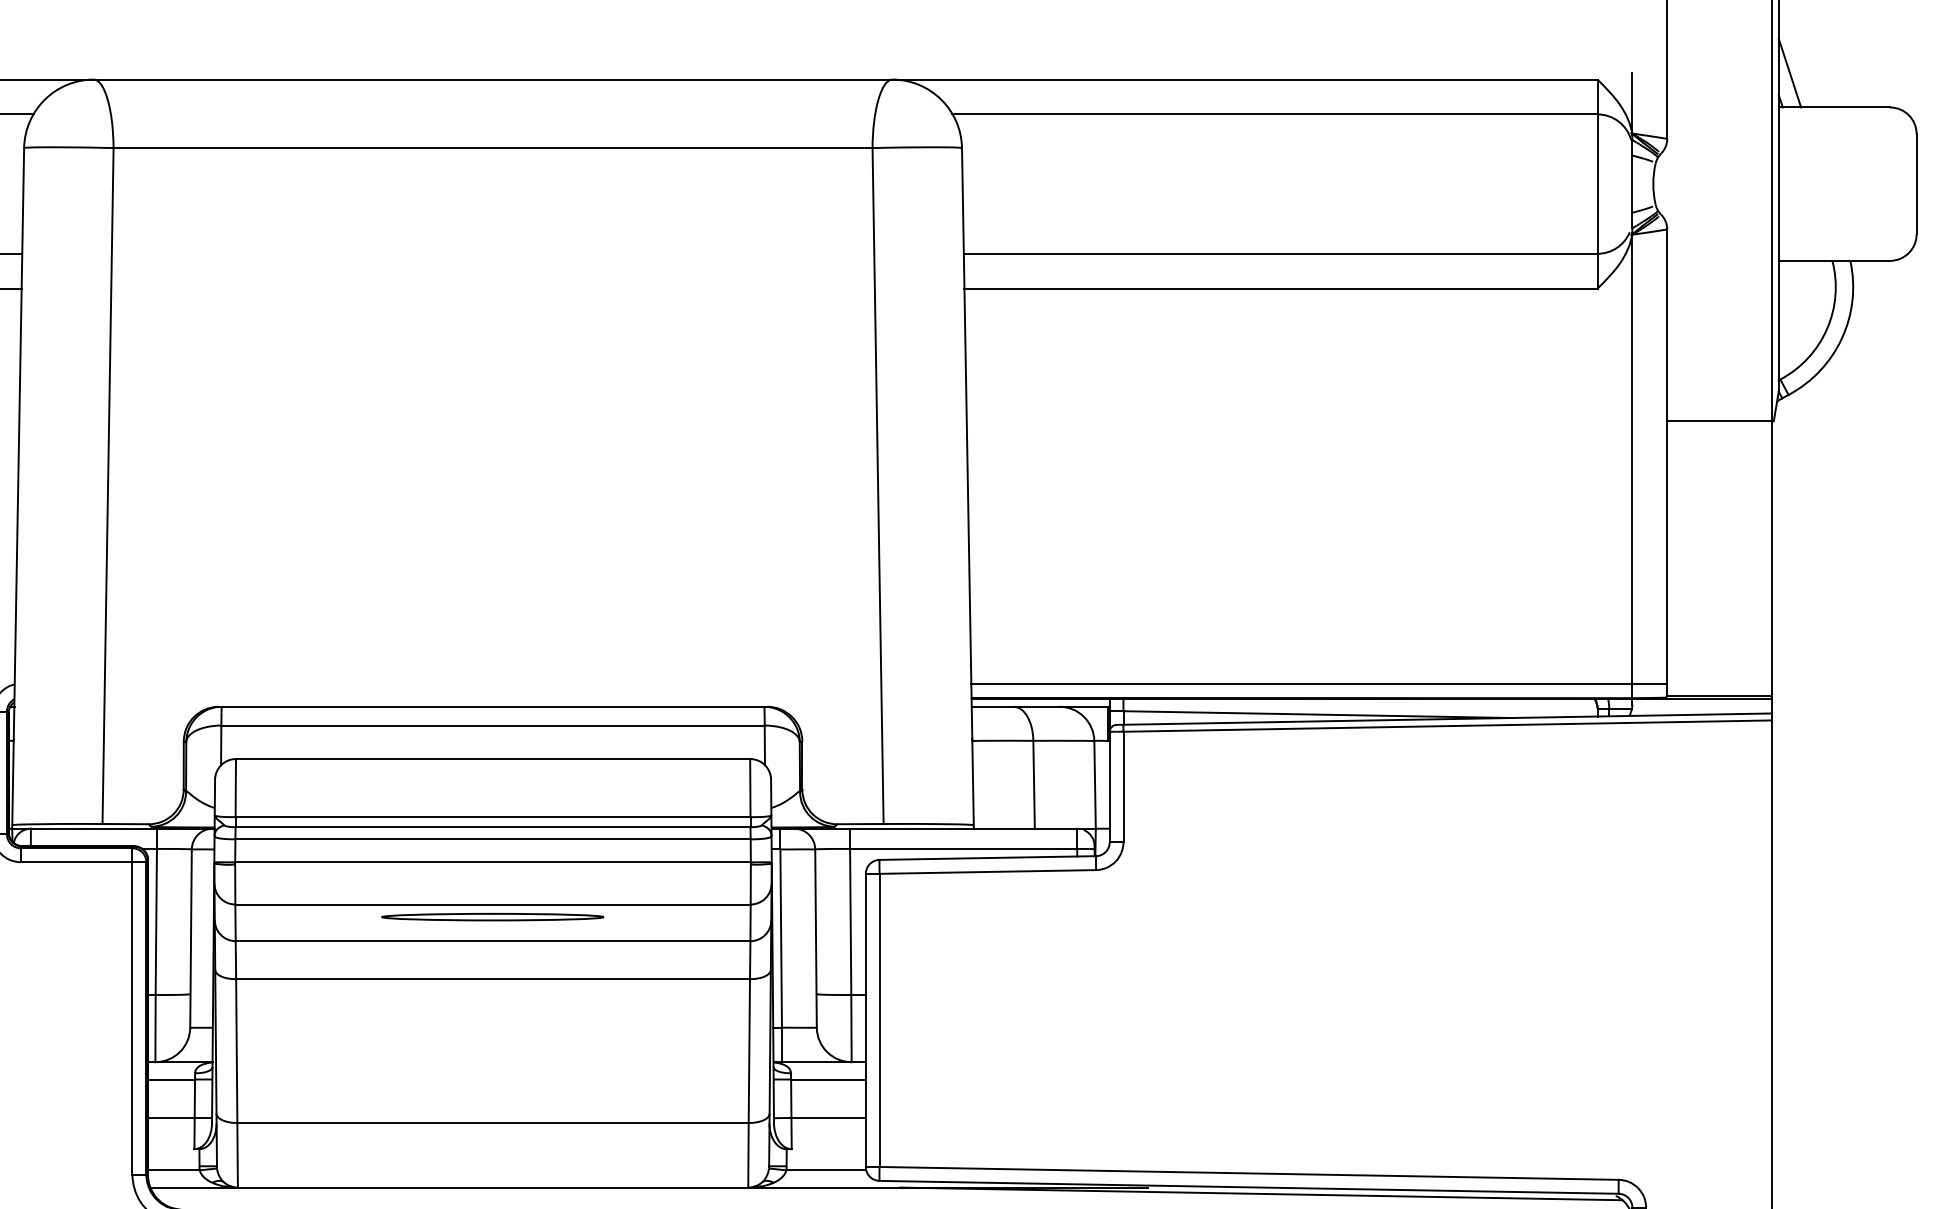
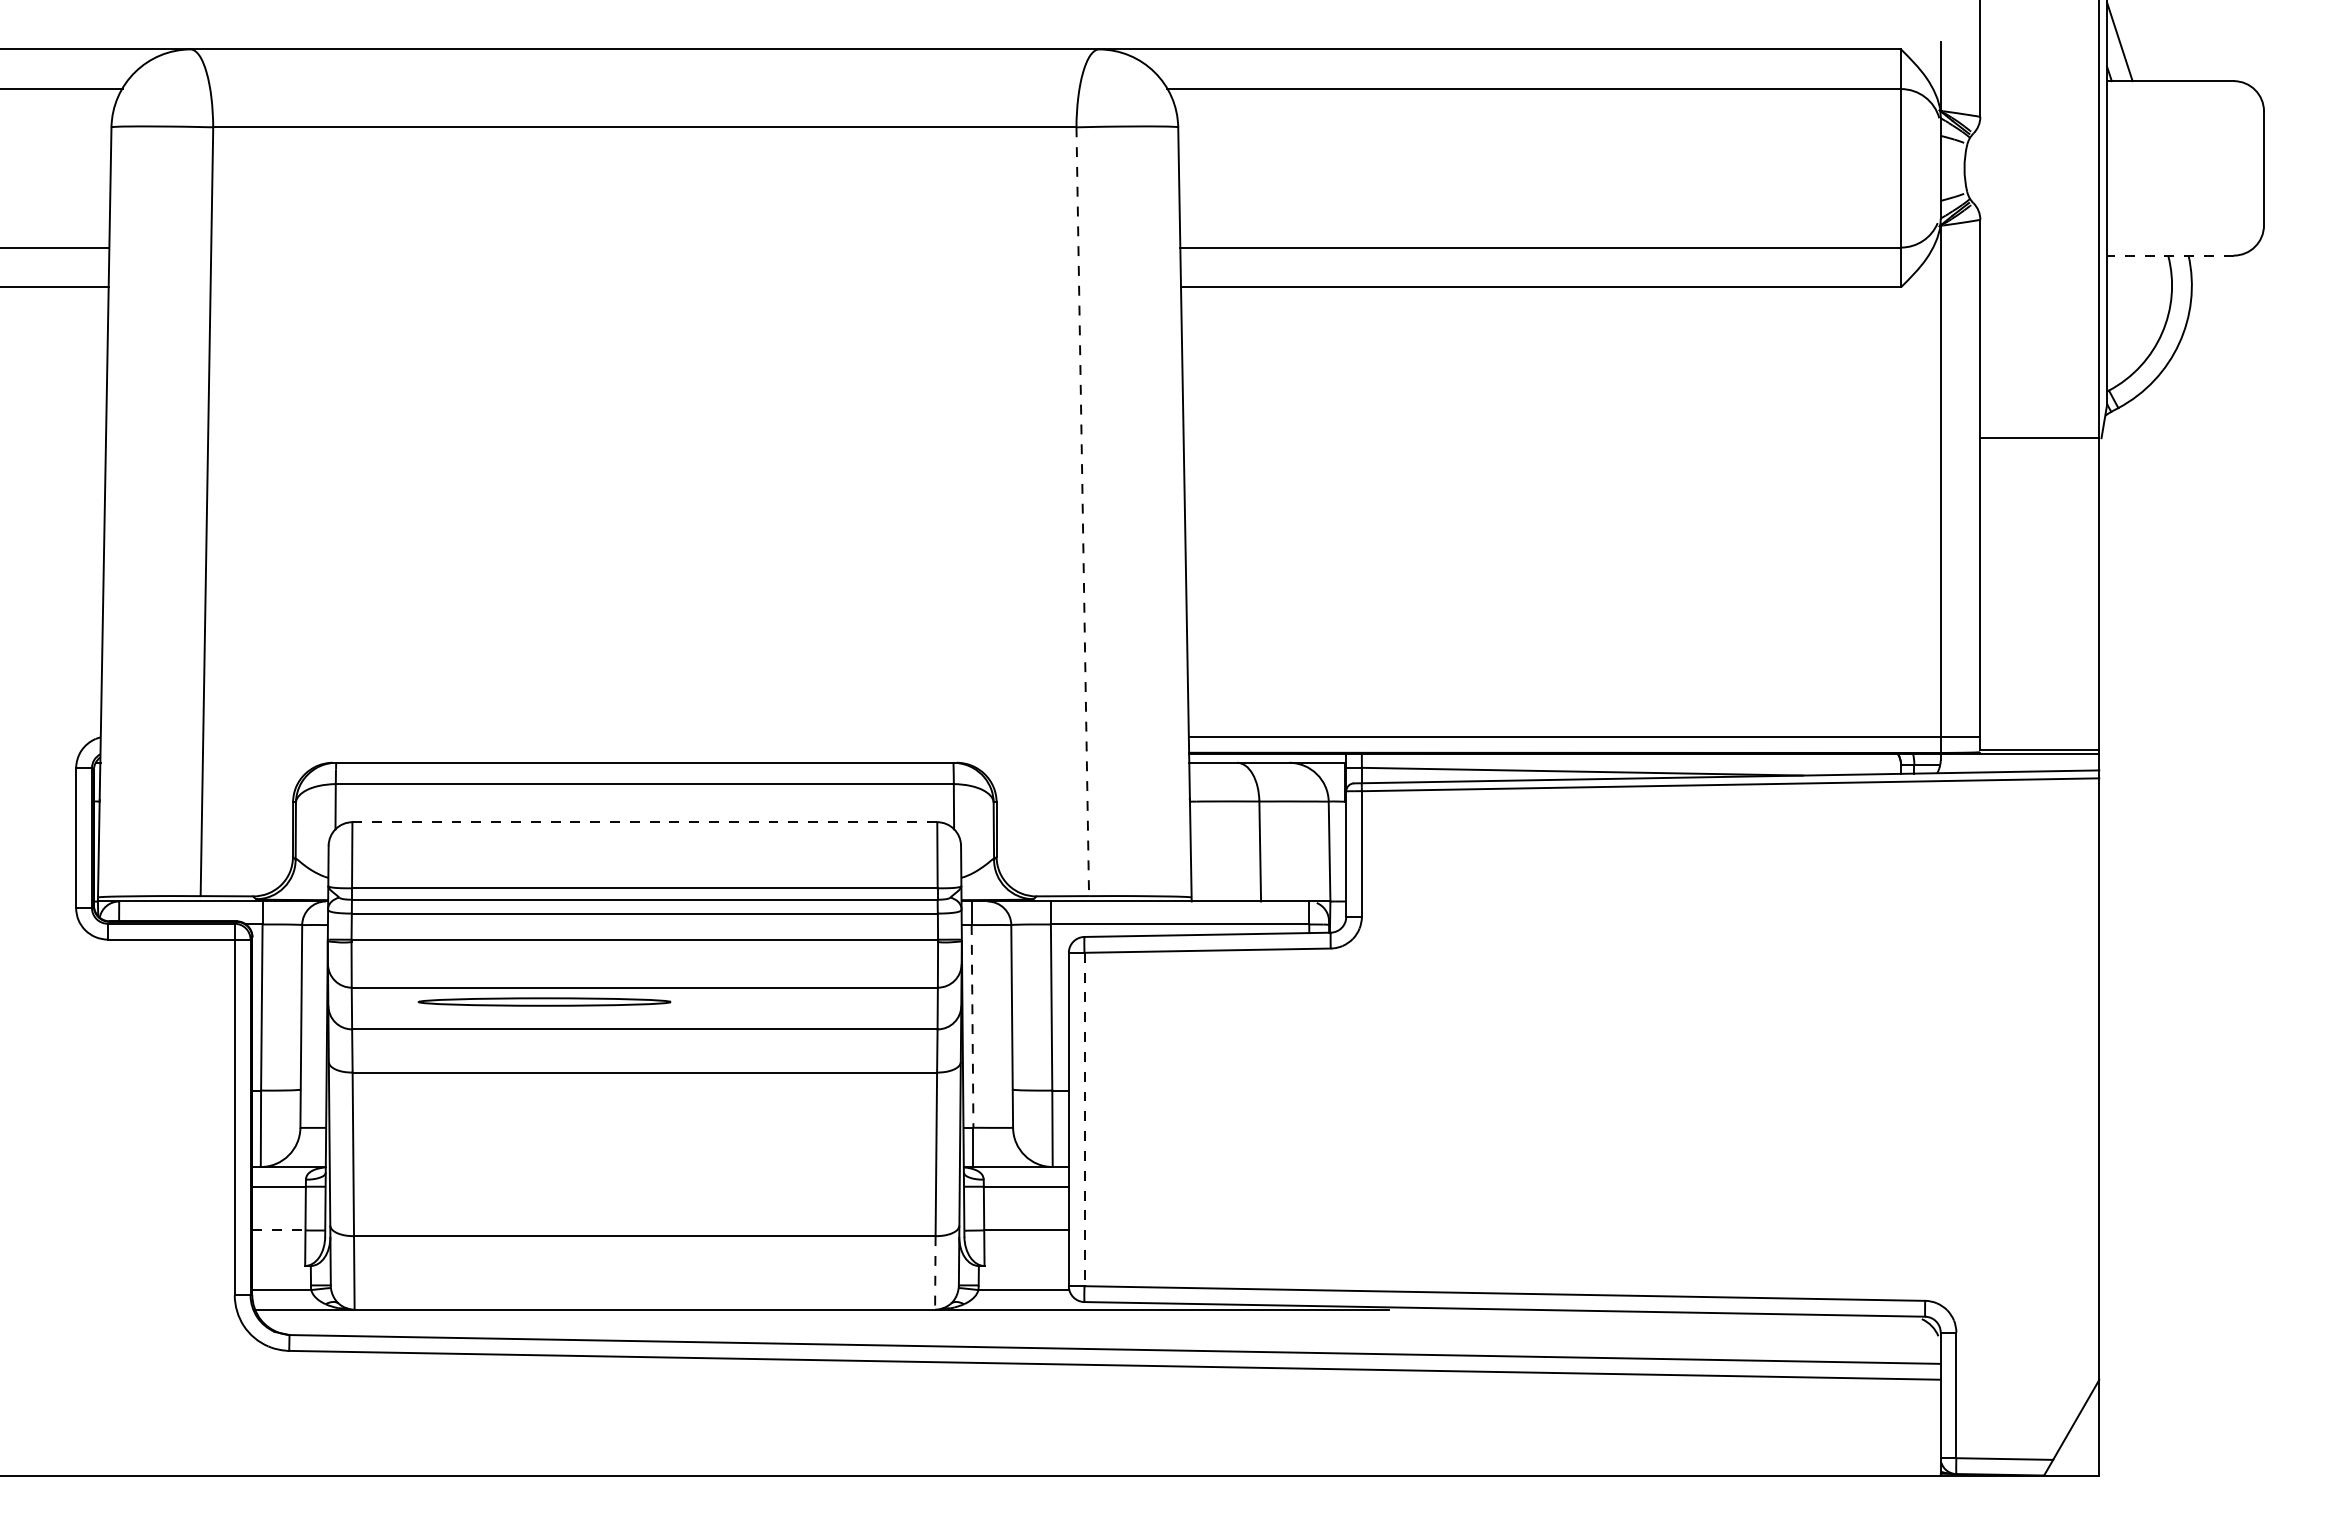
line: (1833, 260) -> (2169, 255), solid -> dashed
line: (877, 486) -> (1082, 512), solid -> dashed
line: (493, 759) -> (645, 822), solid -> dashed
part: (492, 916) -> (544, 1001), moved
line: (781, 938) -> (972, 1026), solid -> dashed
line: (879, 1020) -> (1084, 1119), solid -> dashed
line: (170, 1117) -> (278, 1230), solid -> dashed
line: (748, 1154) -> (935, 1272), solid -> dashed
line: (1261, 1193) -> (1518, 1316), removed

